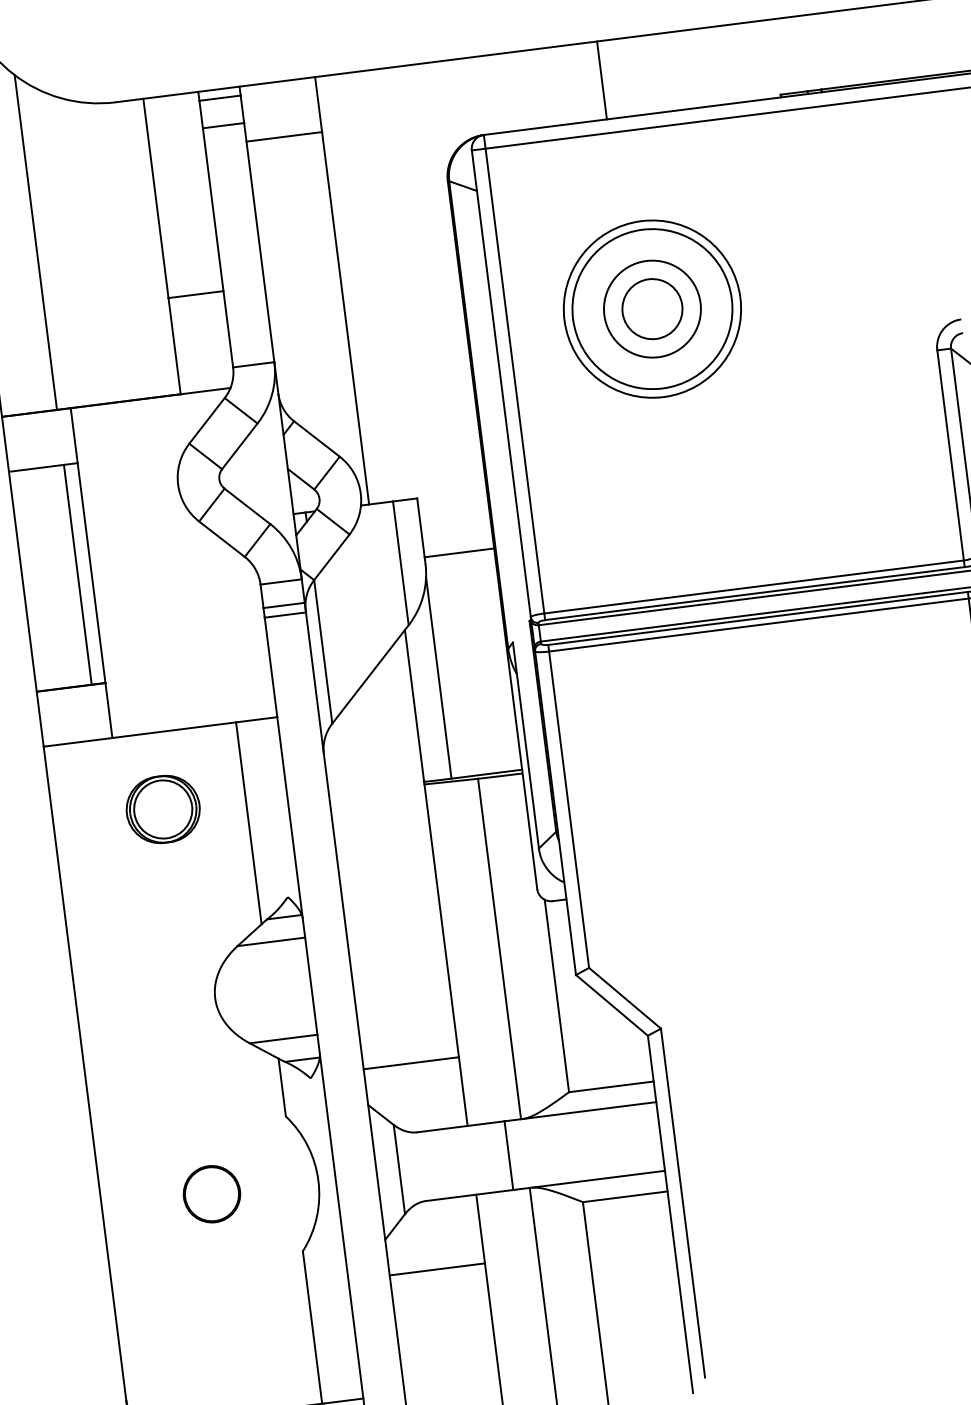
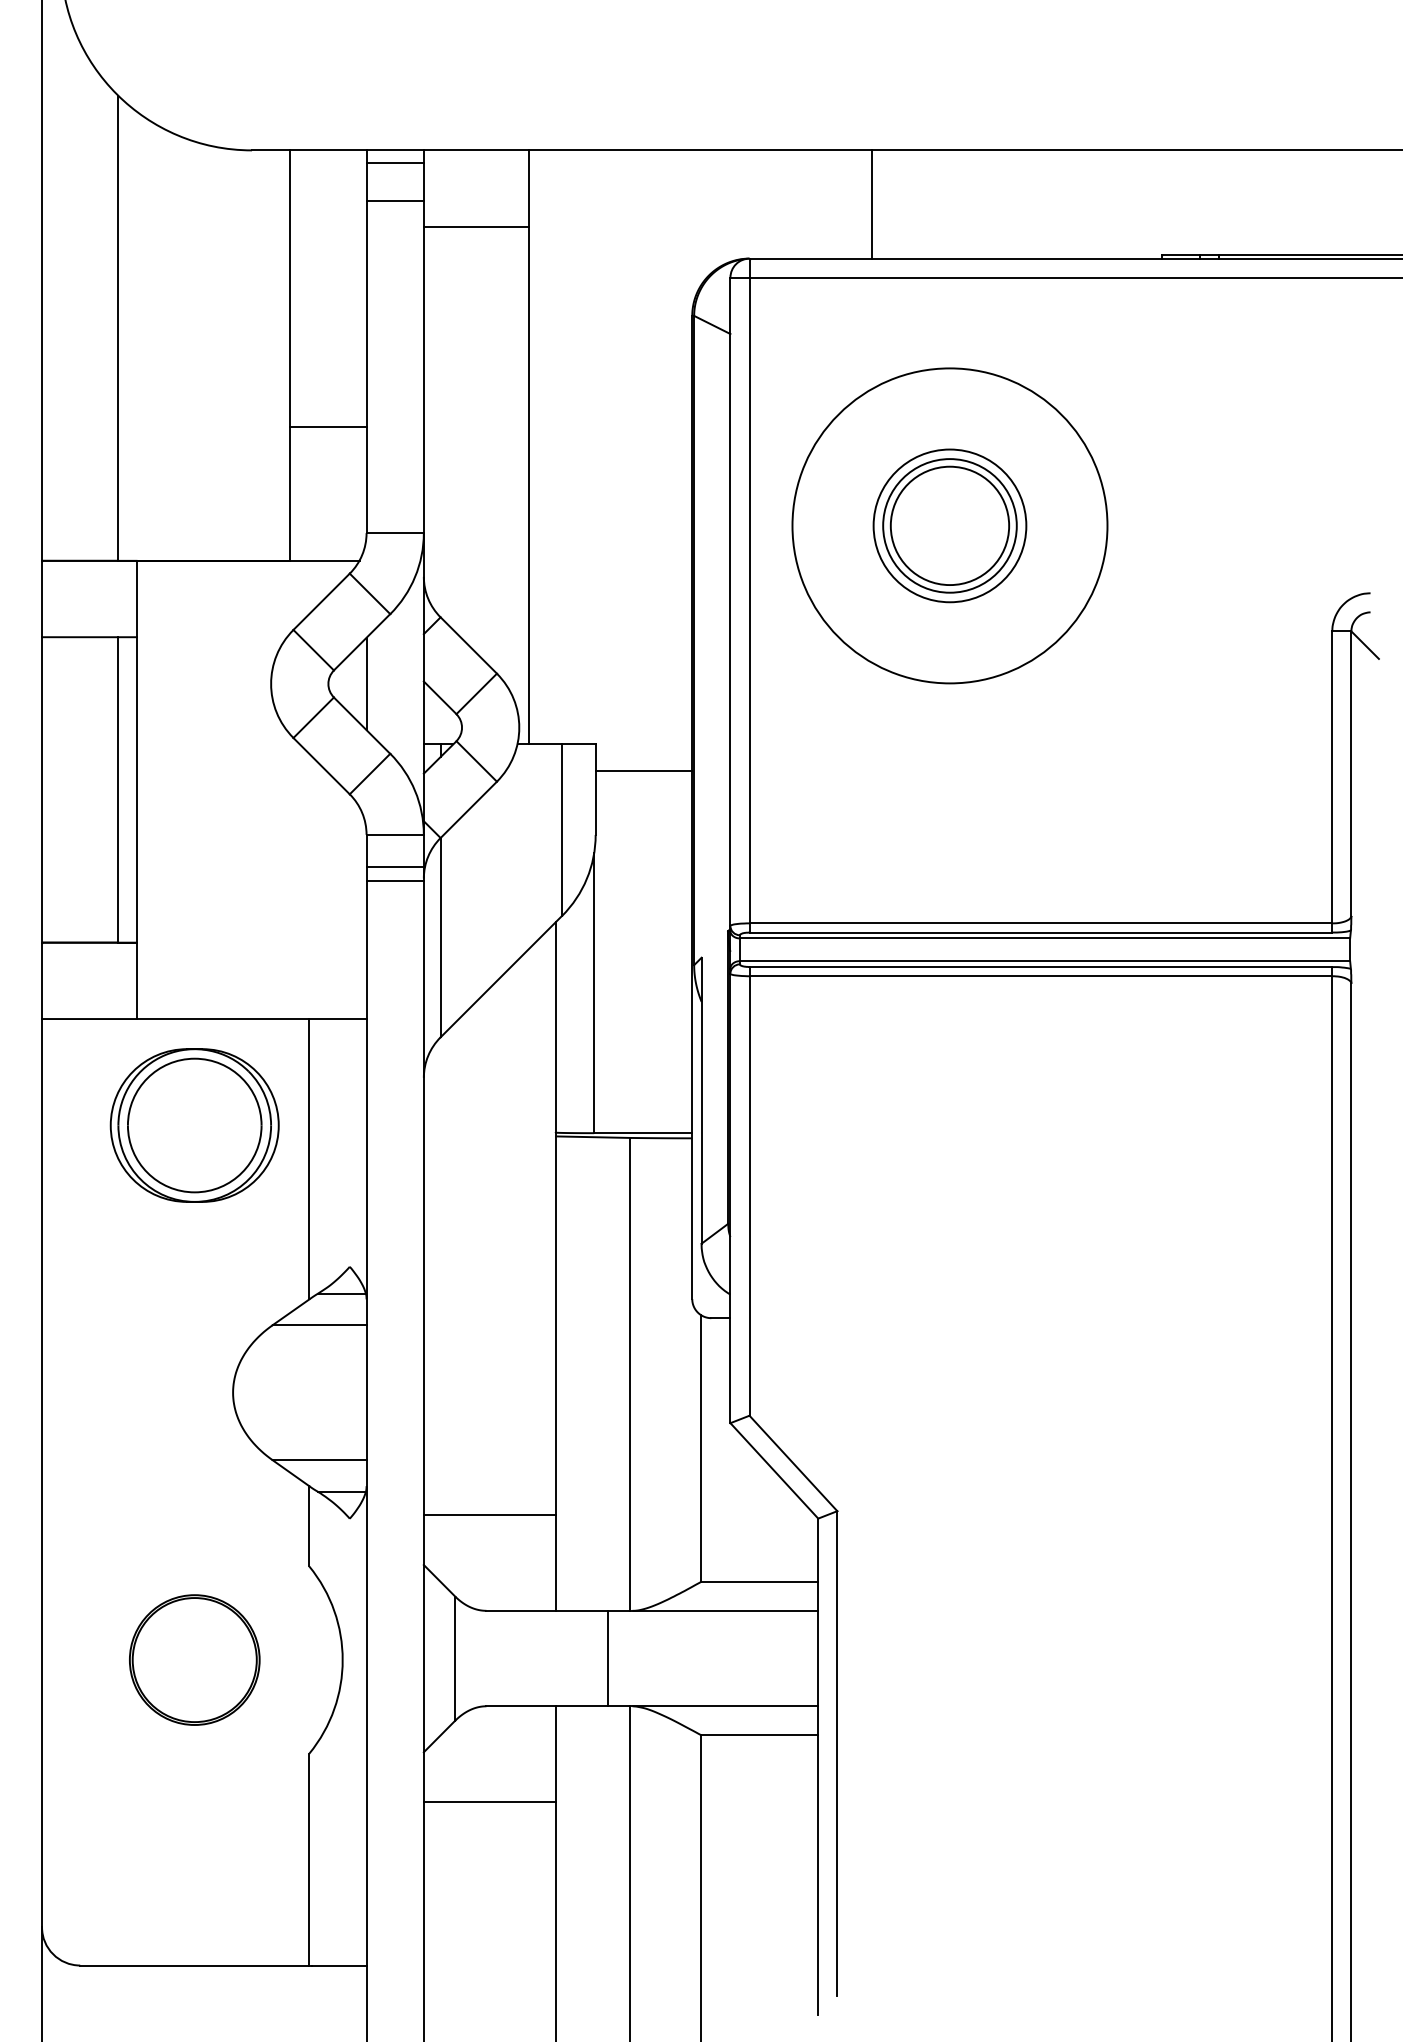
line: (602, 80) -> (872, 204), moved
circle: (652, 308) -> (949, 525), size x0.62
circle: (652, 308) -> (949, 525), size x1.43
circle: (652, 308) -> (949, 525), size x1.43
line: (246, 475) -> (366, 683), added
line: (459, 552) -> (643, 770), moved
part: (163, 809) -> (194, 1125), size x1.67
part: (211, 1193) -> (194, 1659), size x1.67

